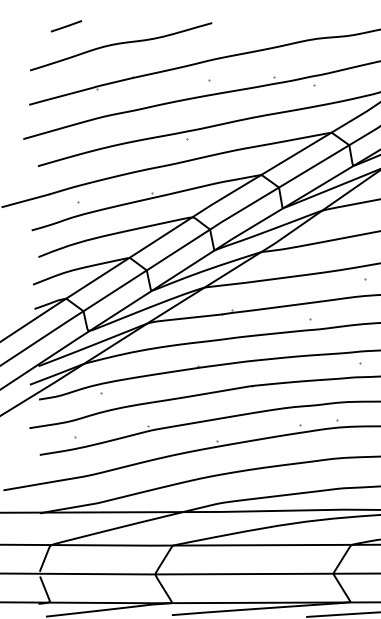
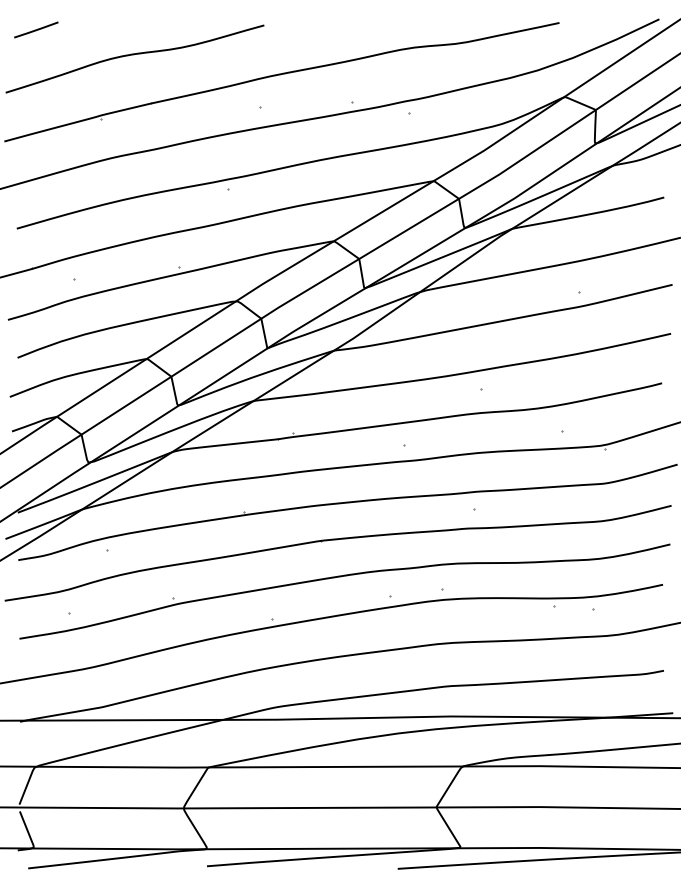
line: (66, 25) -> (36, 29), moved

